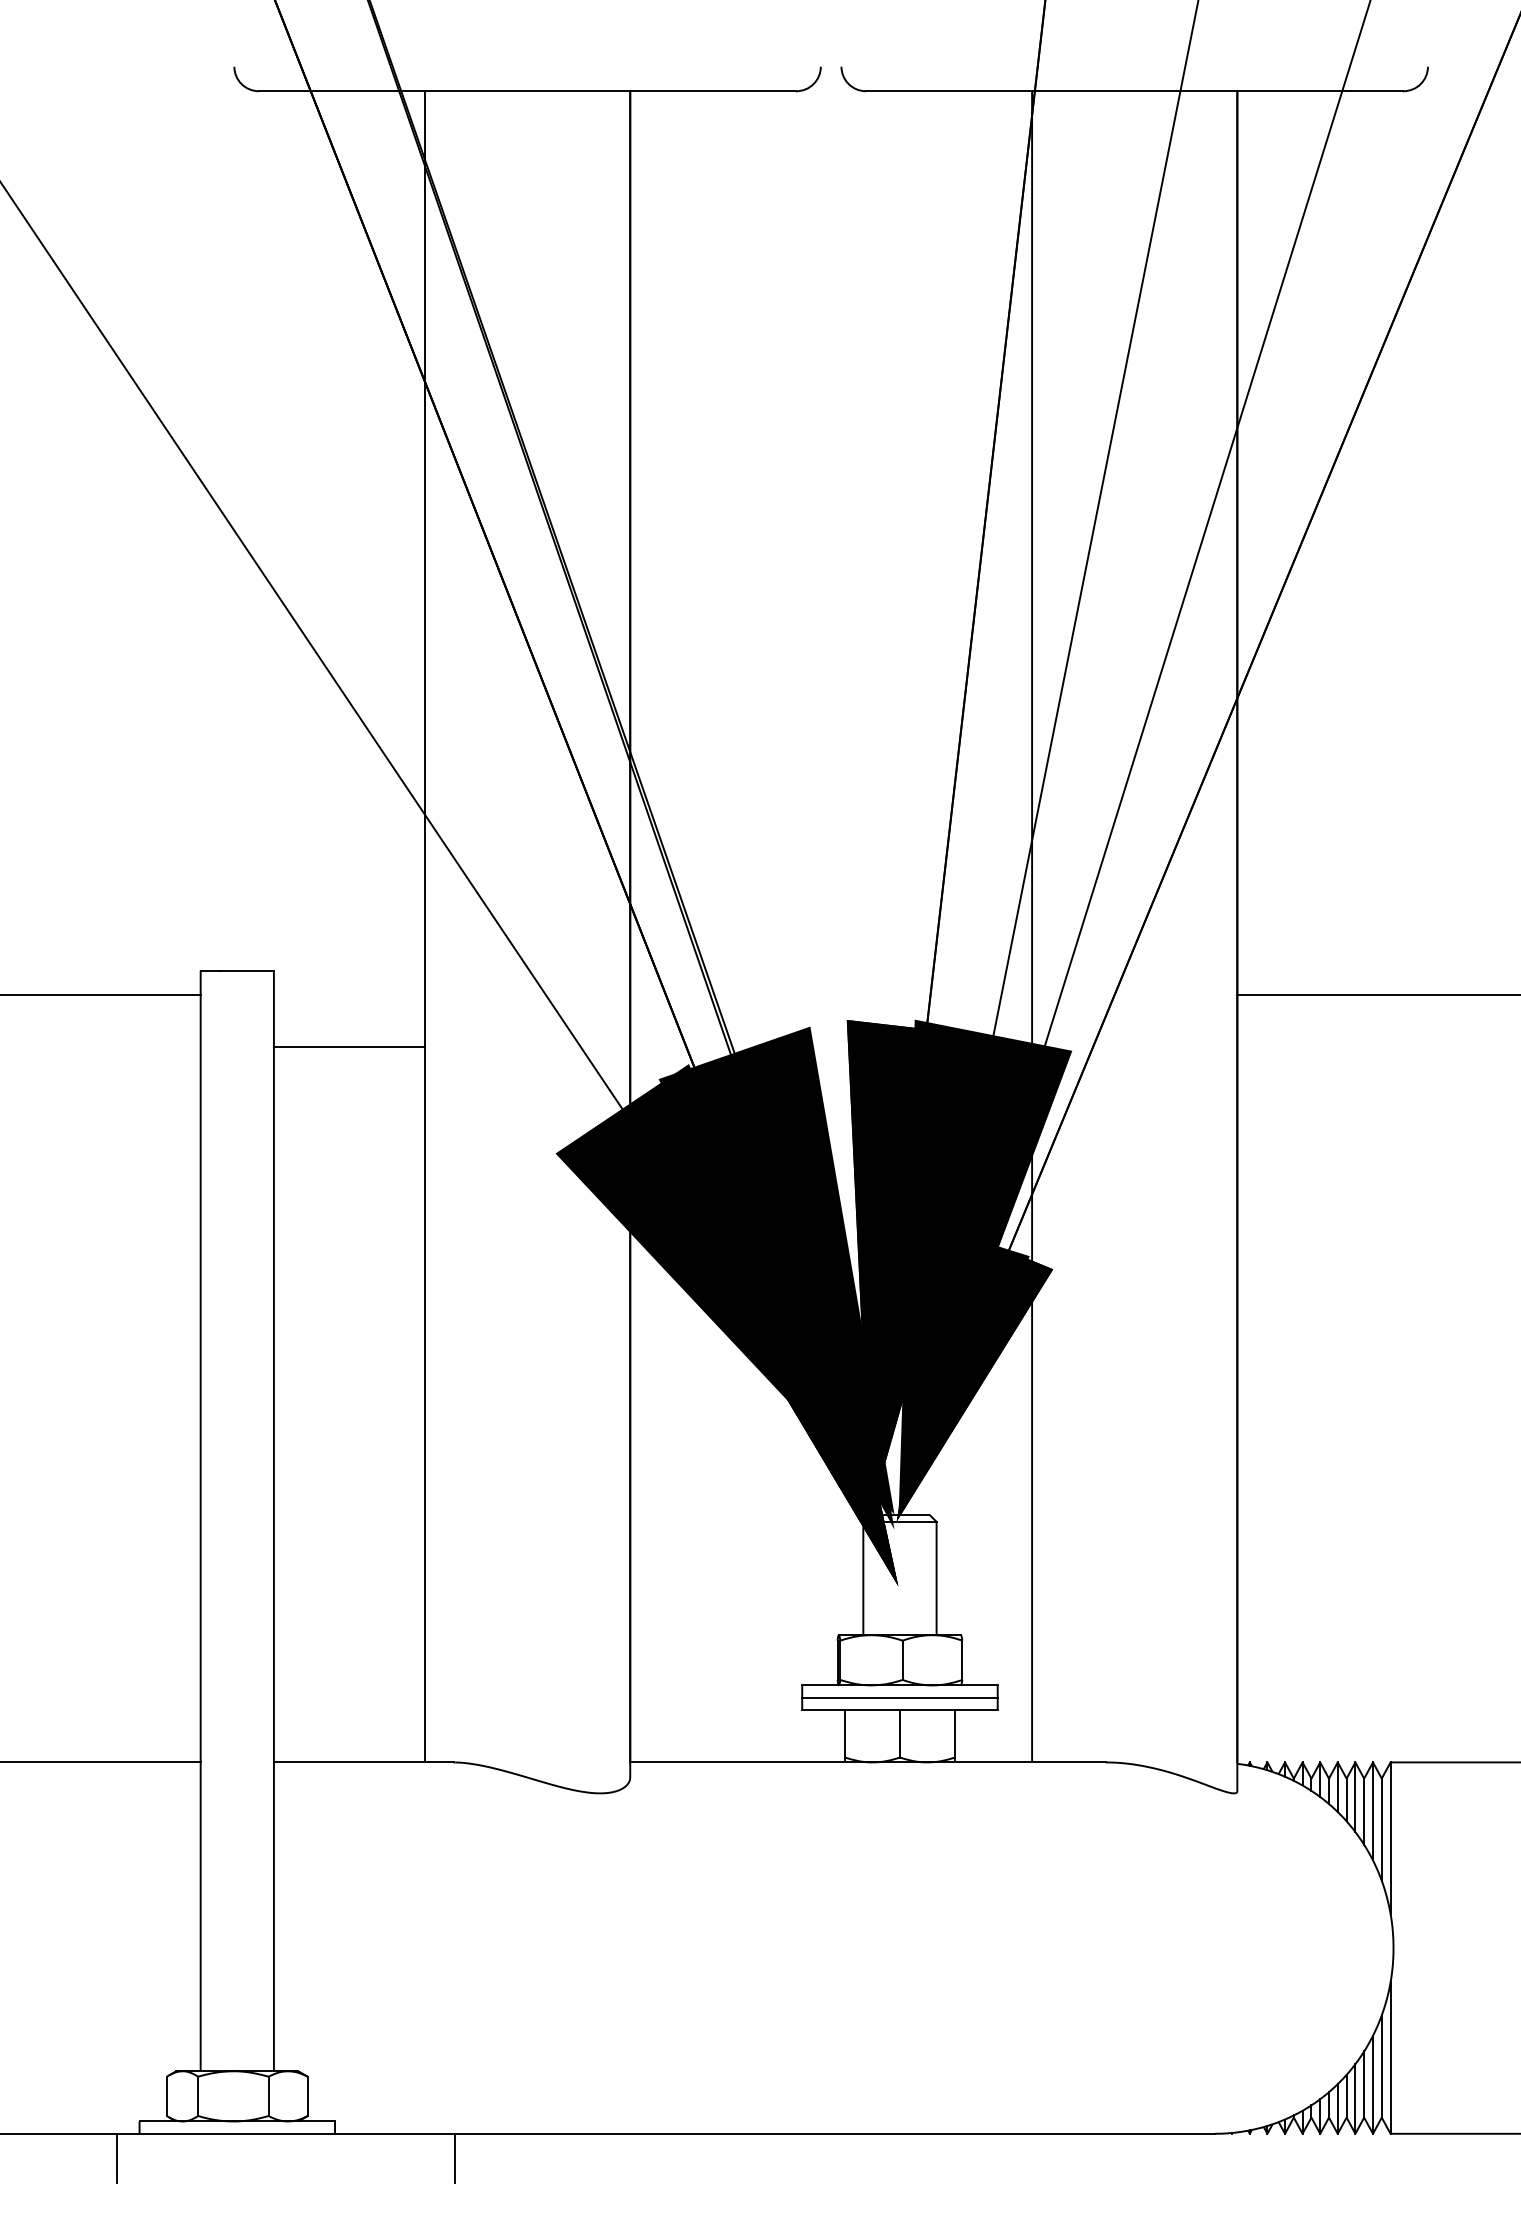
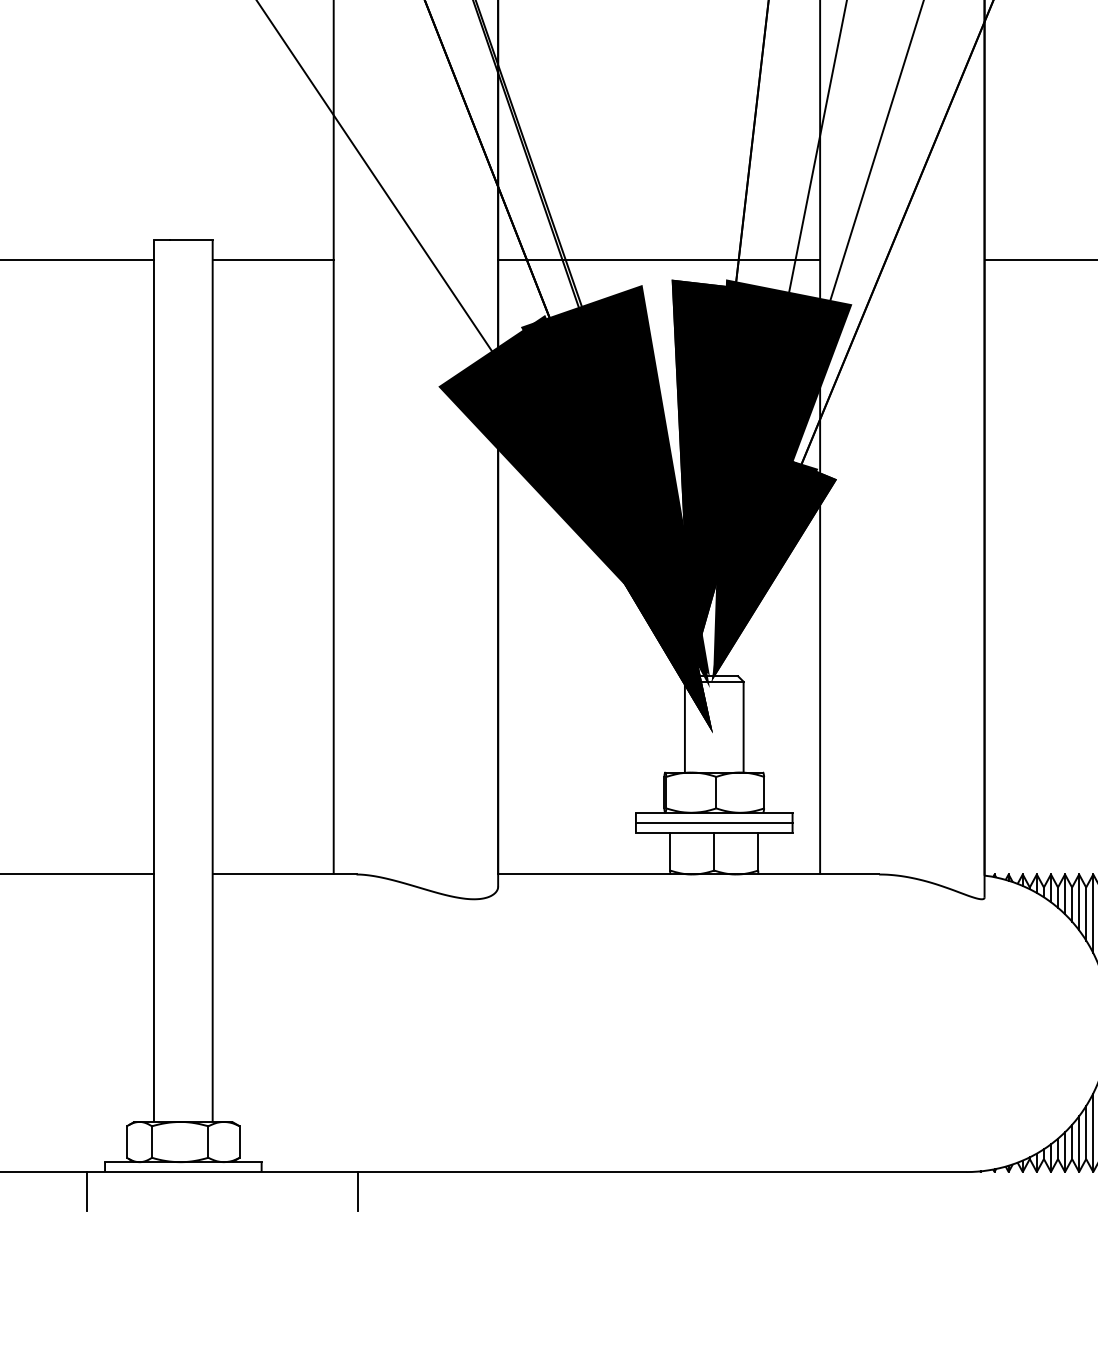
line: (831, 994) -> (659, 259), added
line: (348, 1046) -> (272, 259), moved

